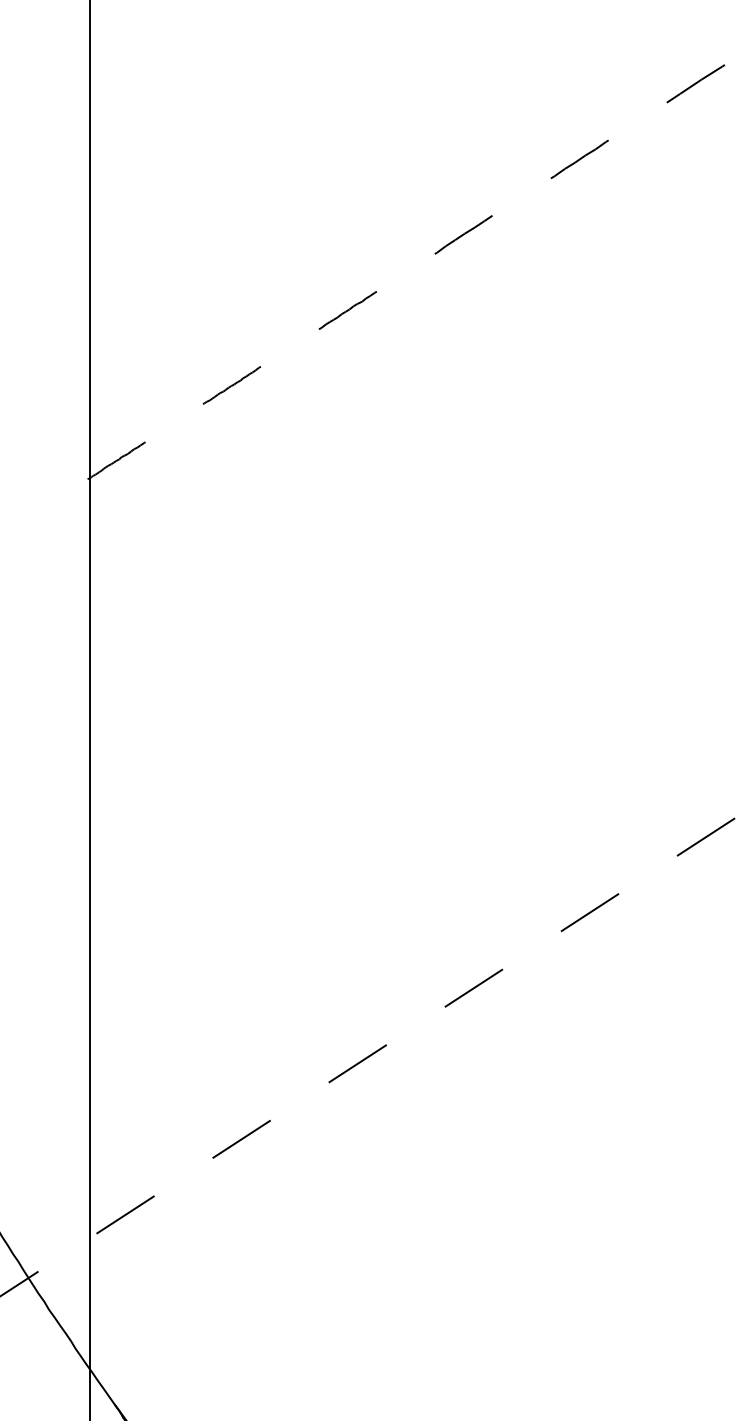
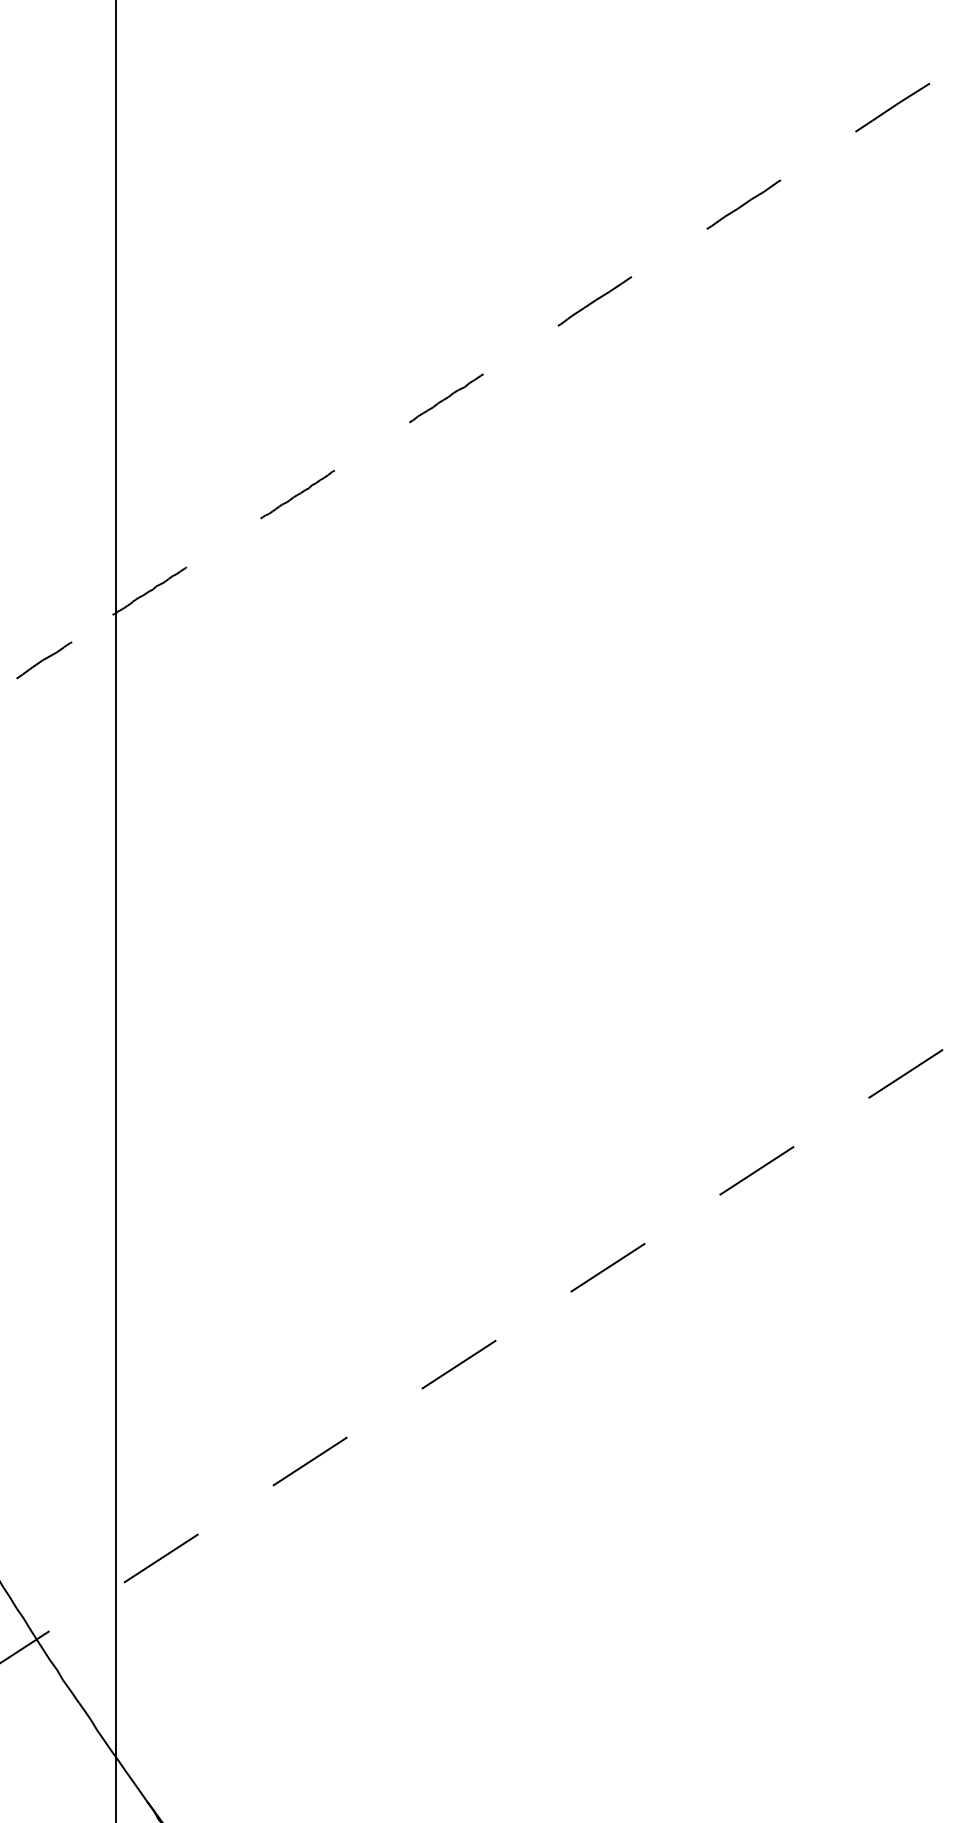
line: (34, 514) -> (44, 660), added

